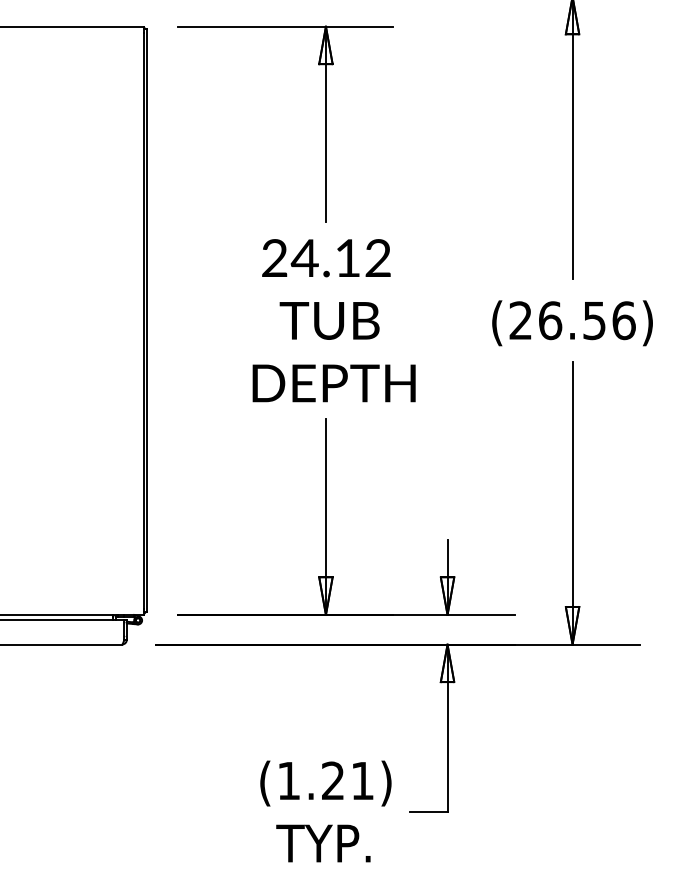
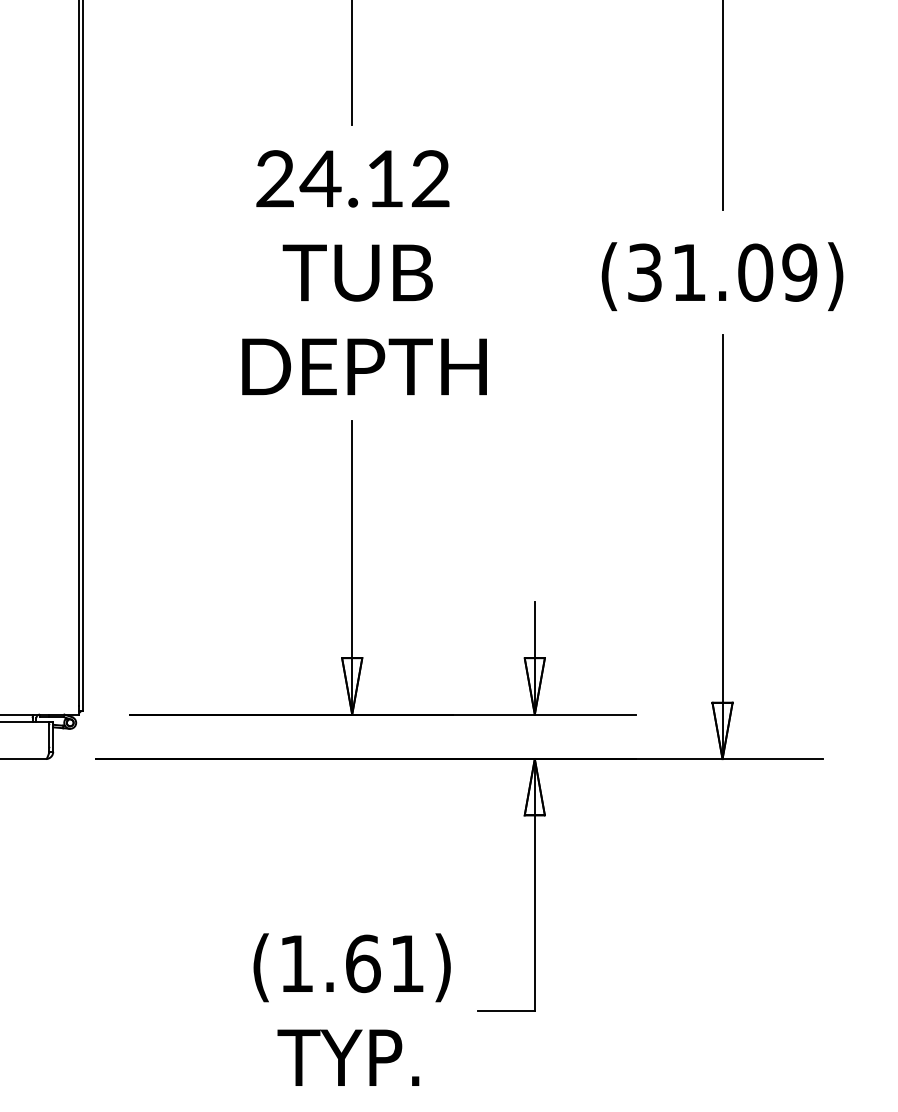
text: (572, 320) -> (722, 272), (26.56) -> (31.09)
text: (333, 780) -> (363, 963), (1.21) -> (1.61)

